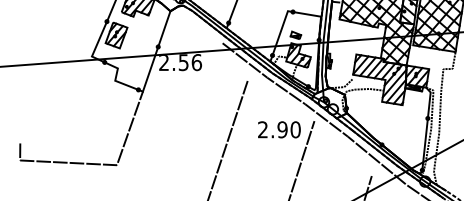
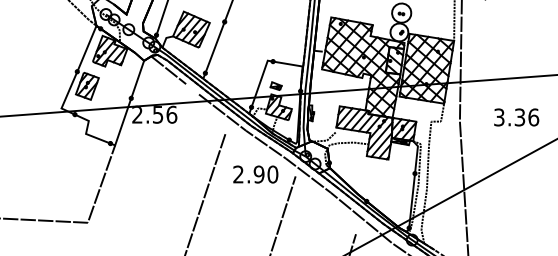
line: (193, 20) -> (168, 70), added
text: (279, 129) -> (255, 174), moved

